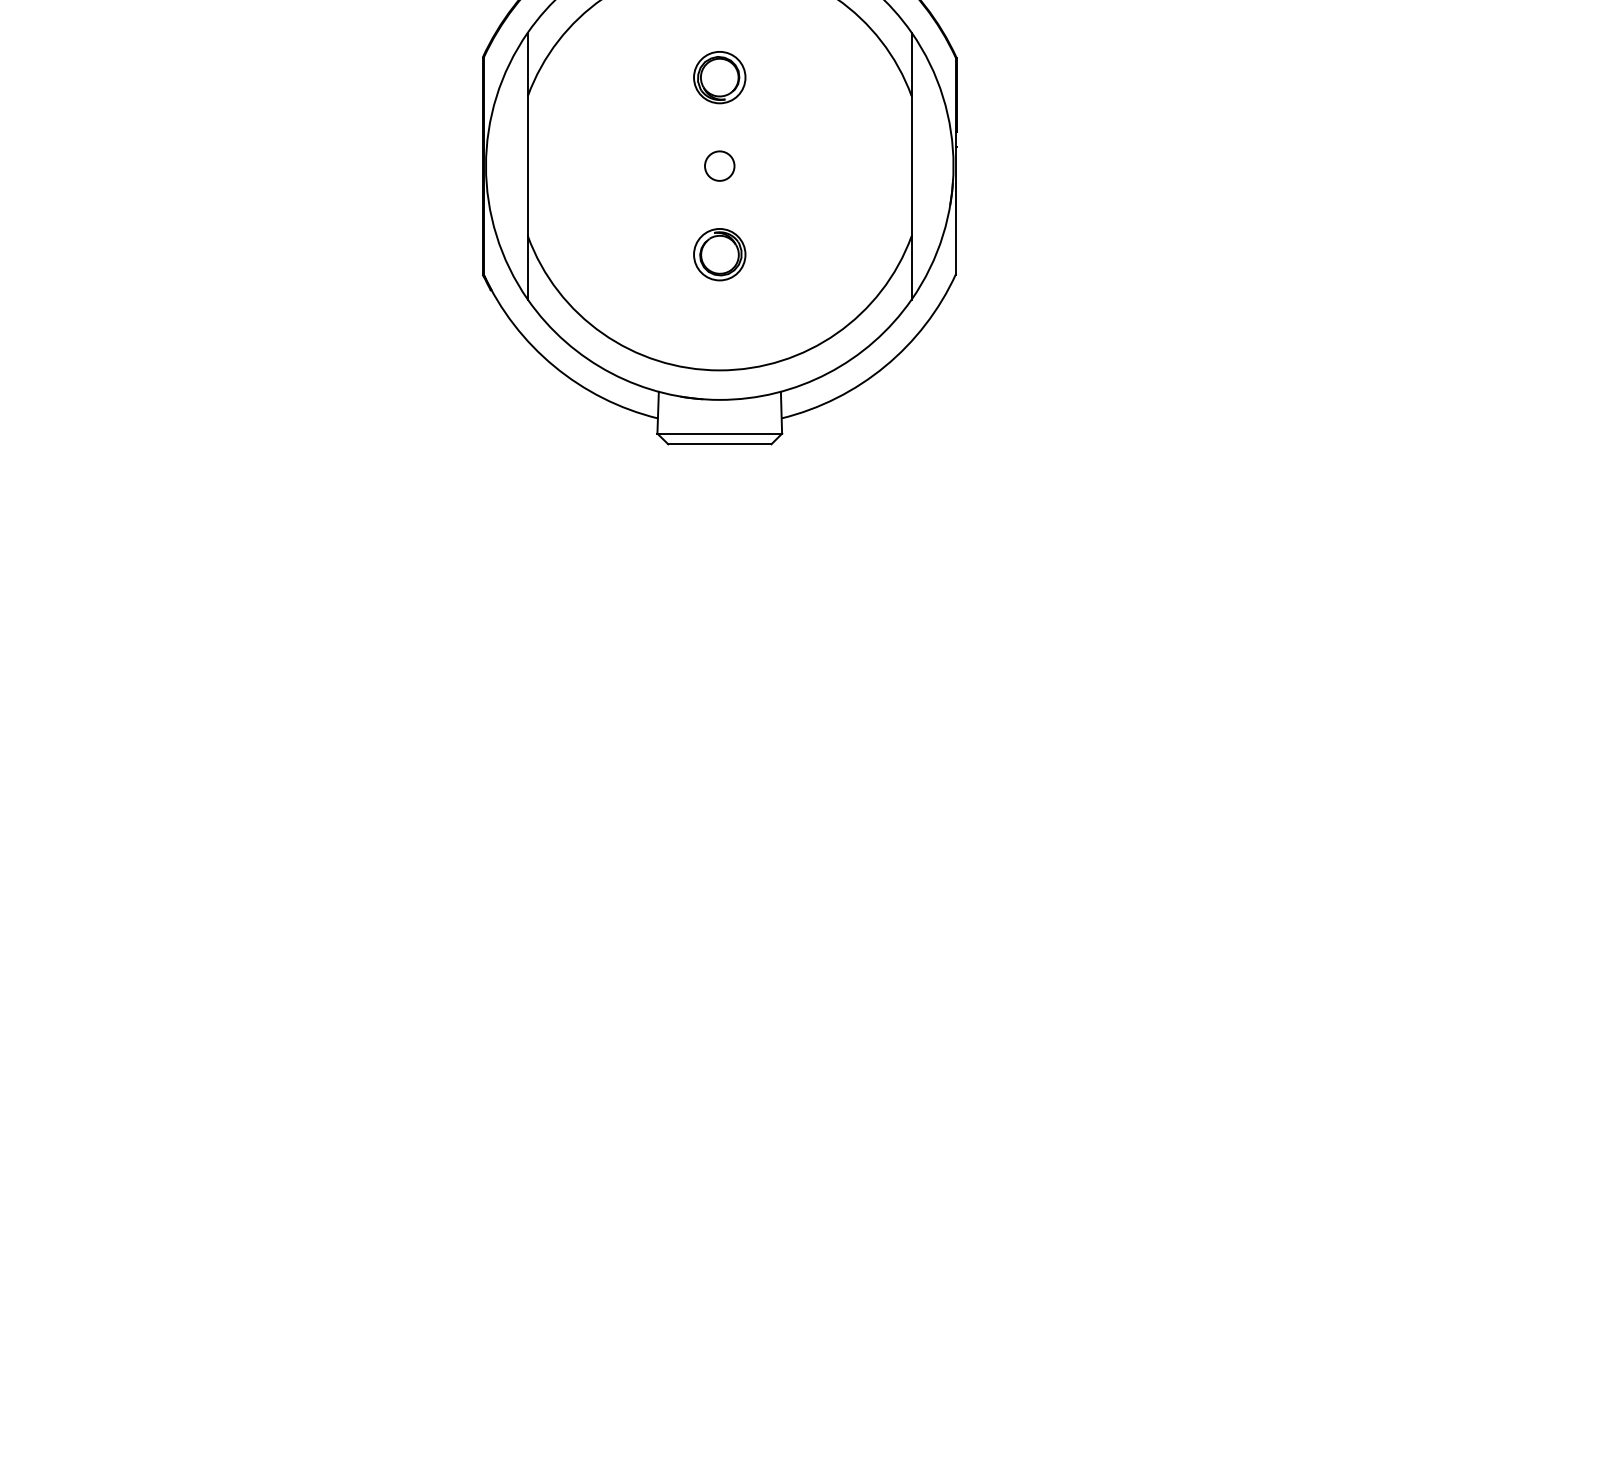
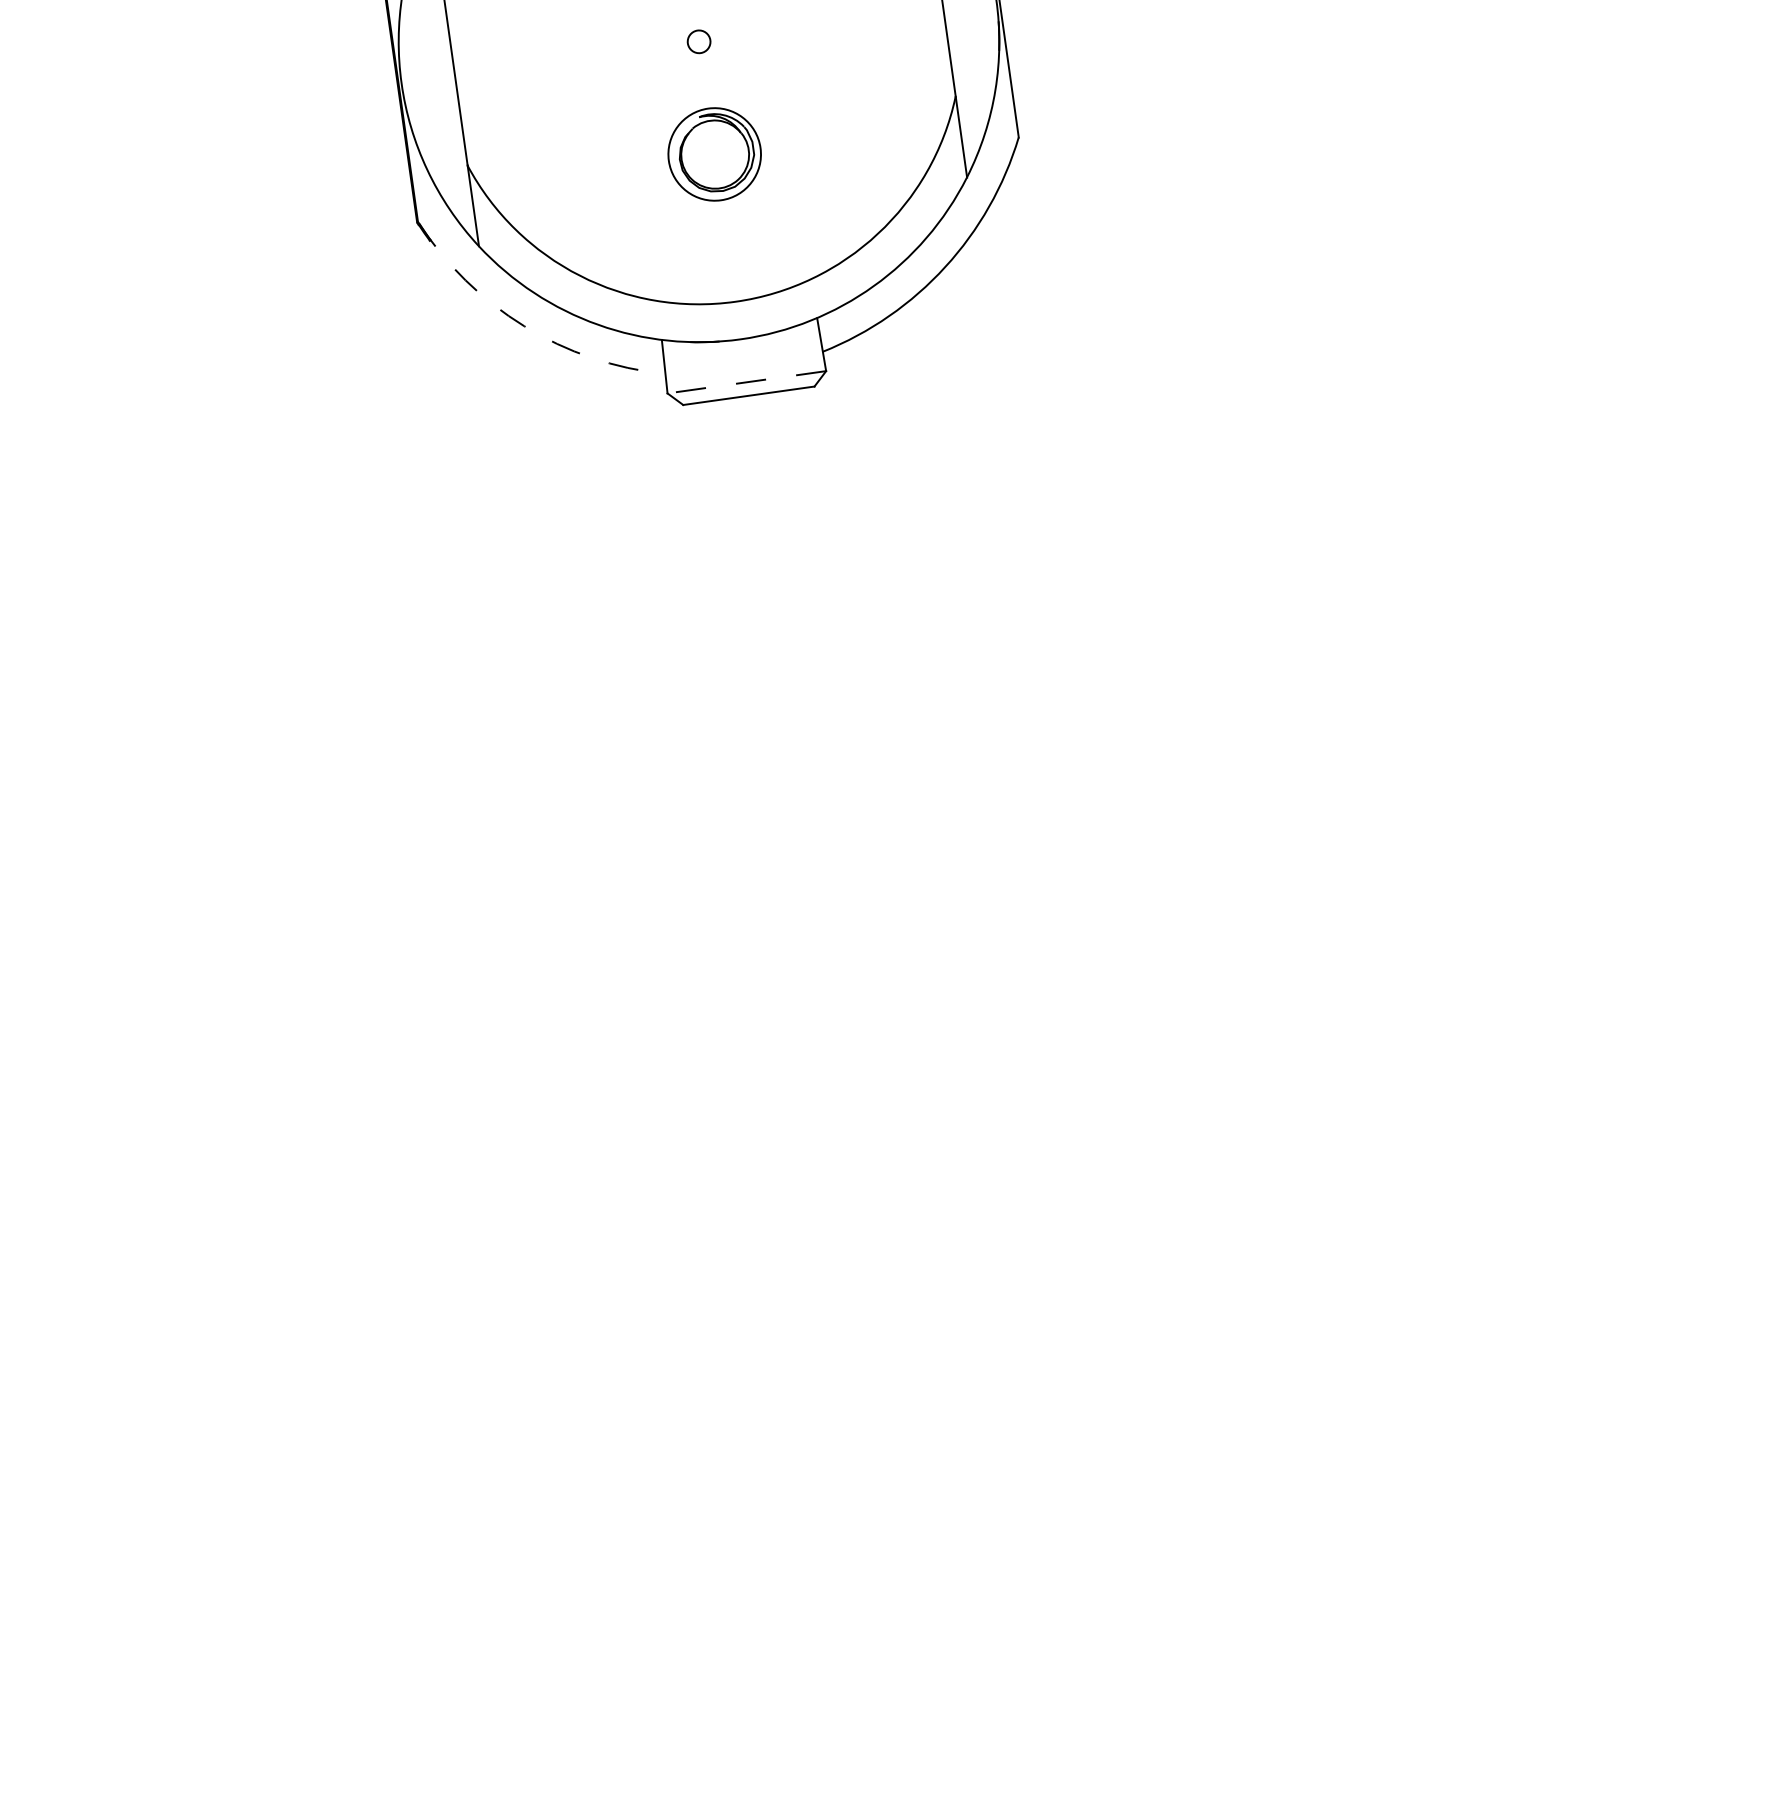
circle: (719, 165) -> (698, 41), size x0.6
part: (719, 254) -> (714, 154), size x1.4
arc: (554, 366) -> (524, 326), solid -> dashed
line: (719, 433) -> (746, 382), solid -> dashed

